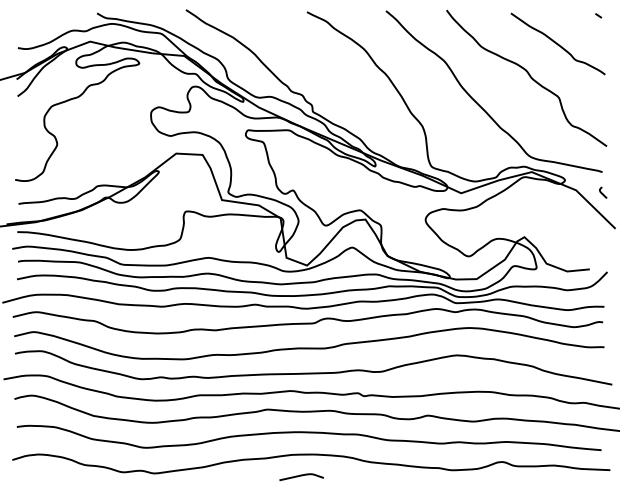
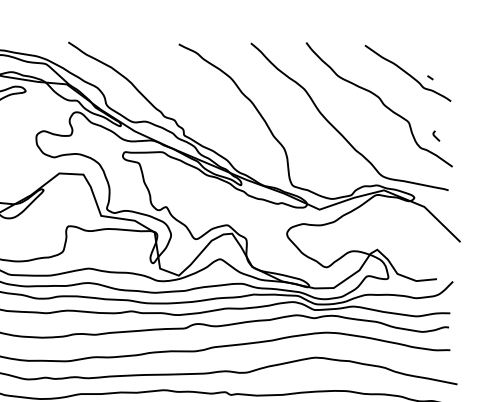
line: (598, 15) -> (430, 77), moved
curve: (602, 192) -> (435, 135), moved

